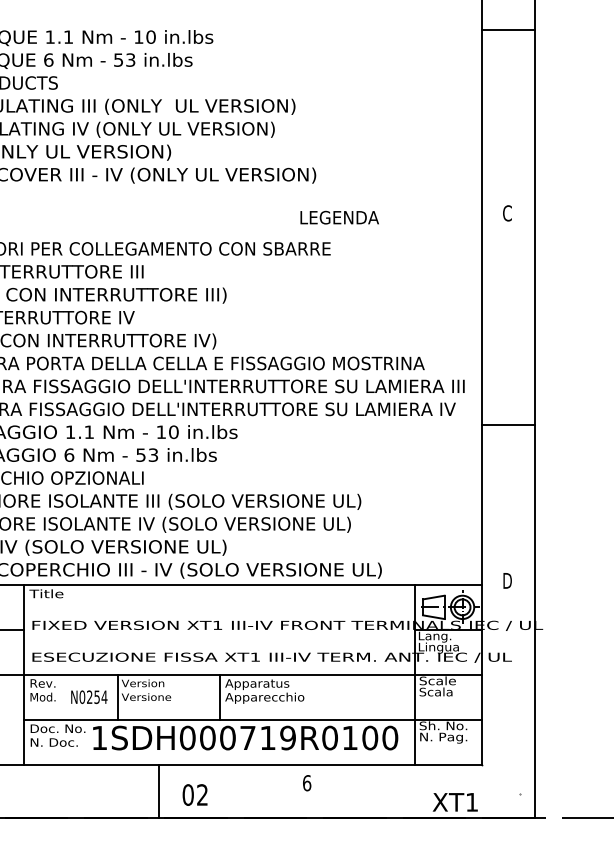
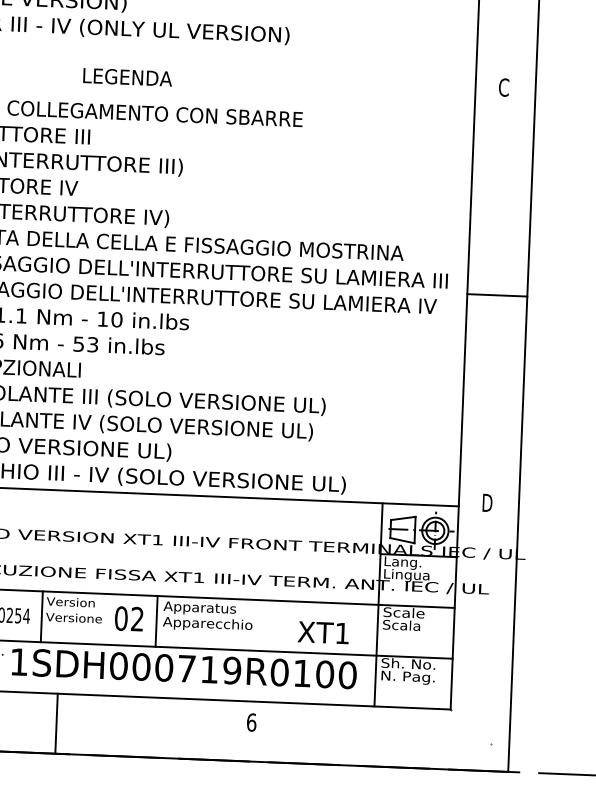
text: (339, 217) -> (127, 77), moved
line: (508, 425) -> (496, 295), moved
line: (158, 790) -> (56, 722), moved
text: (194, 794) -> (128, 618), moved
text: (454, 802) -> (322, 632), moved

